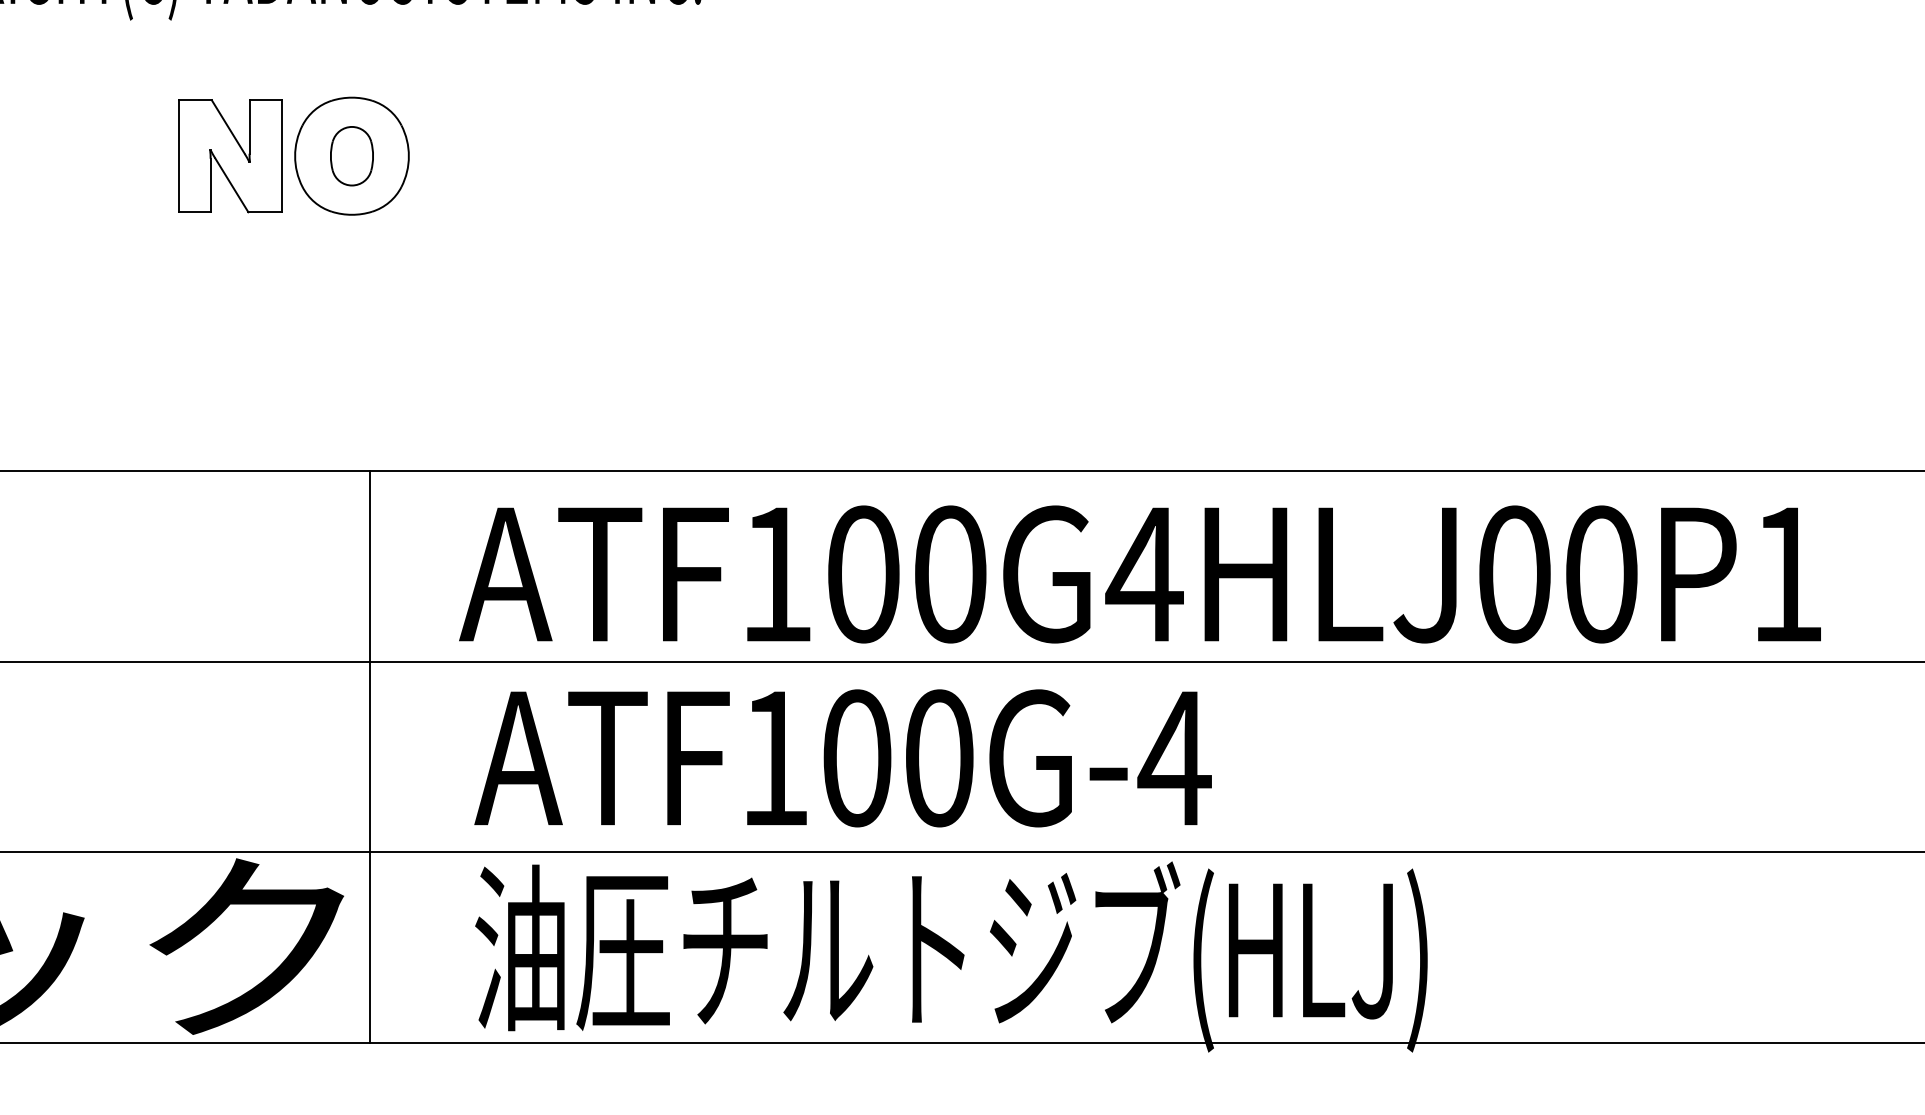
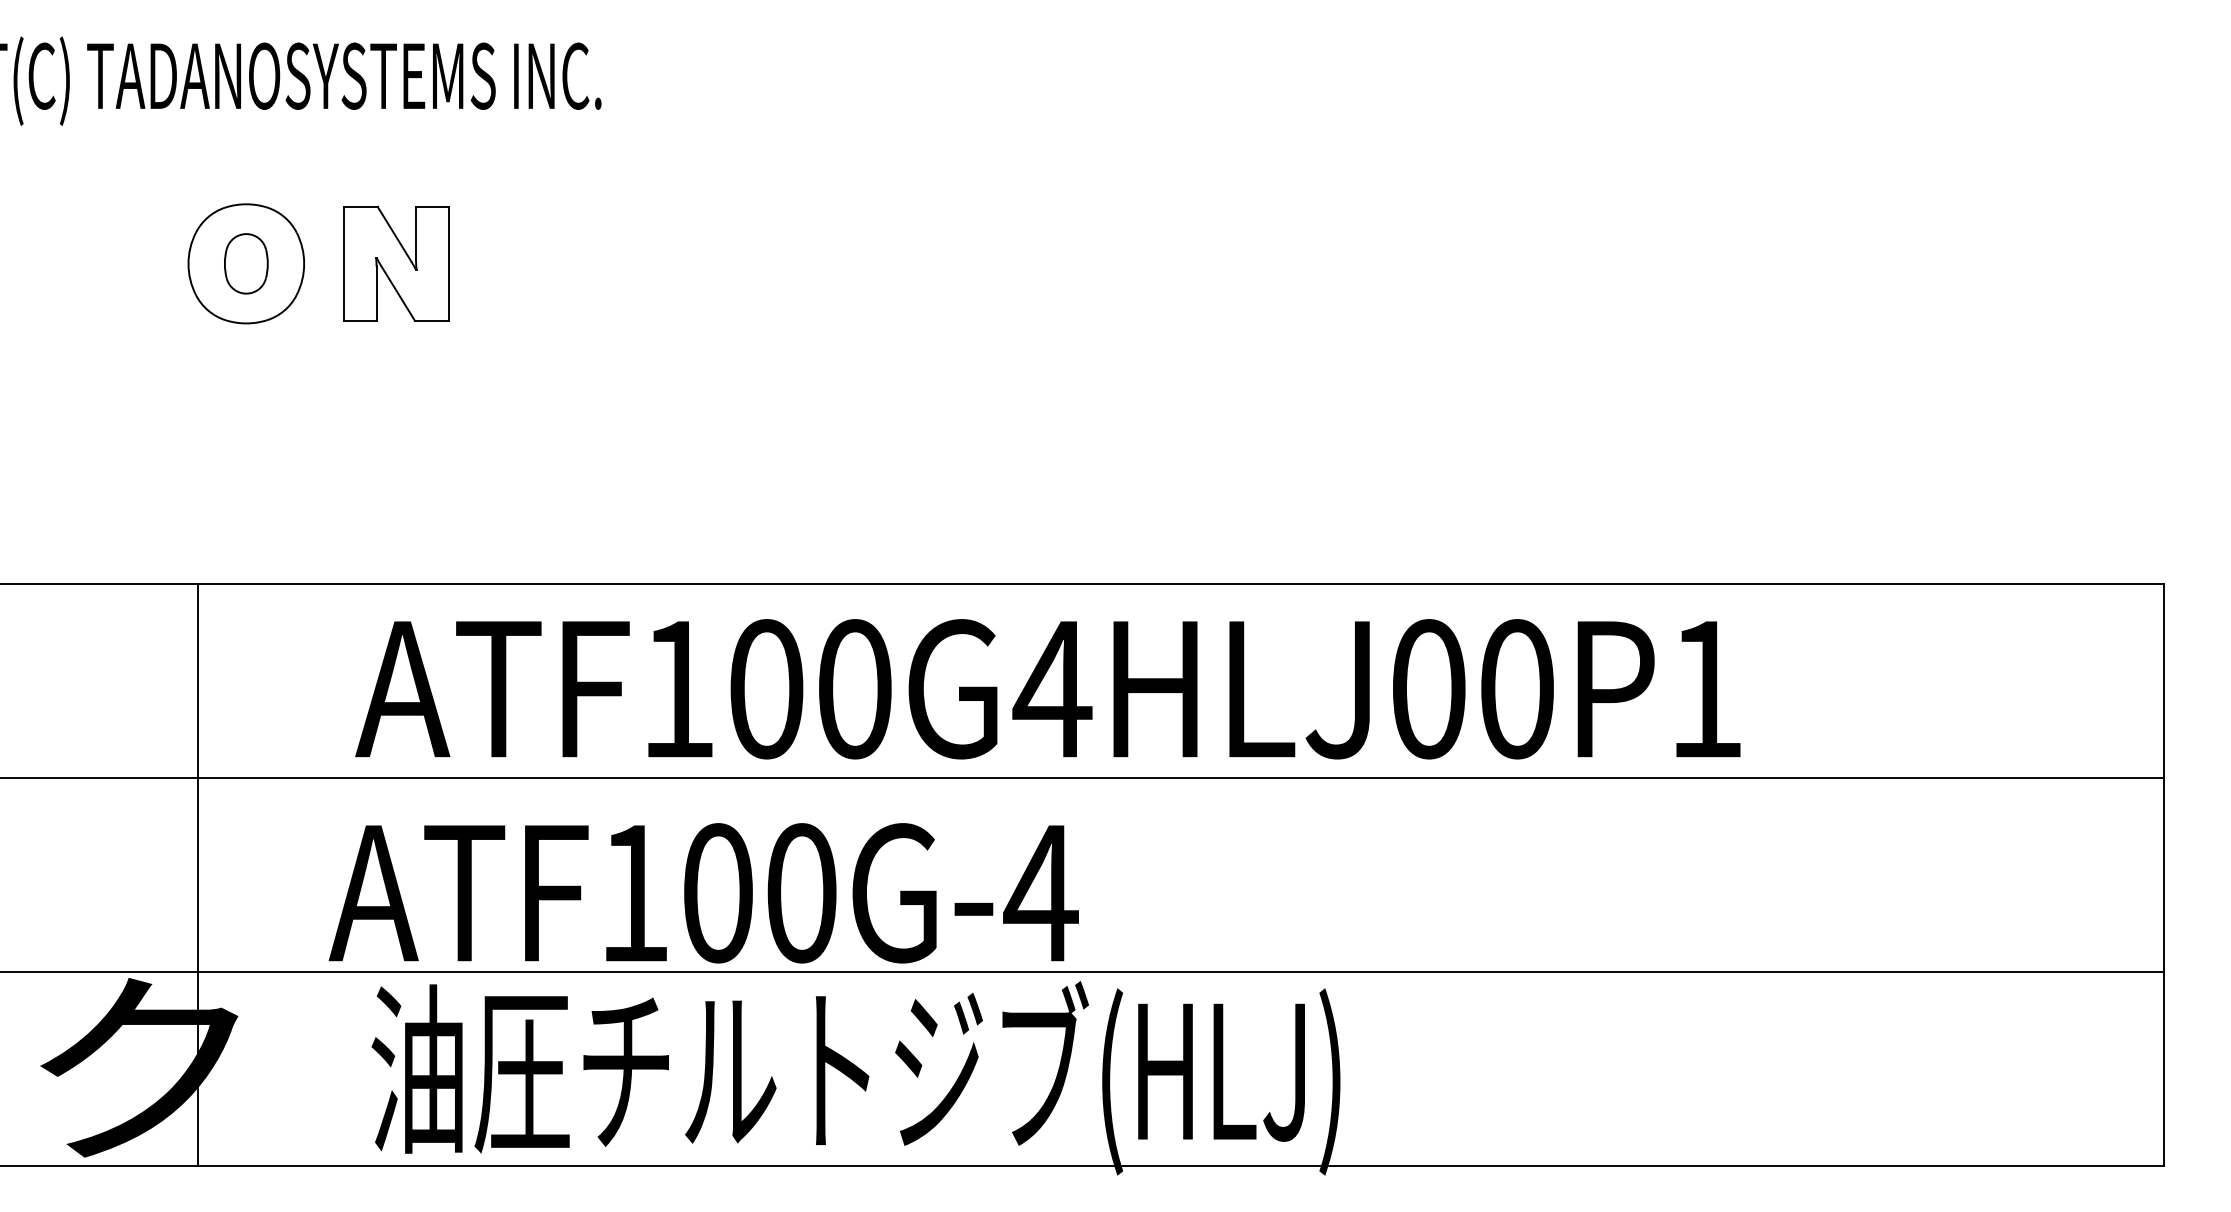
part: (230, 155) -> (396, 263), moved
line: (369, 756) -> (197, 874), moved
text: (842, 758) -> (703, 893), moved

